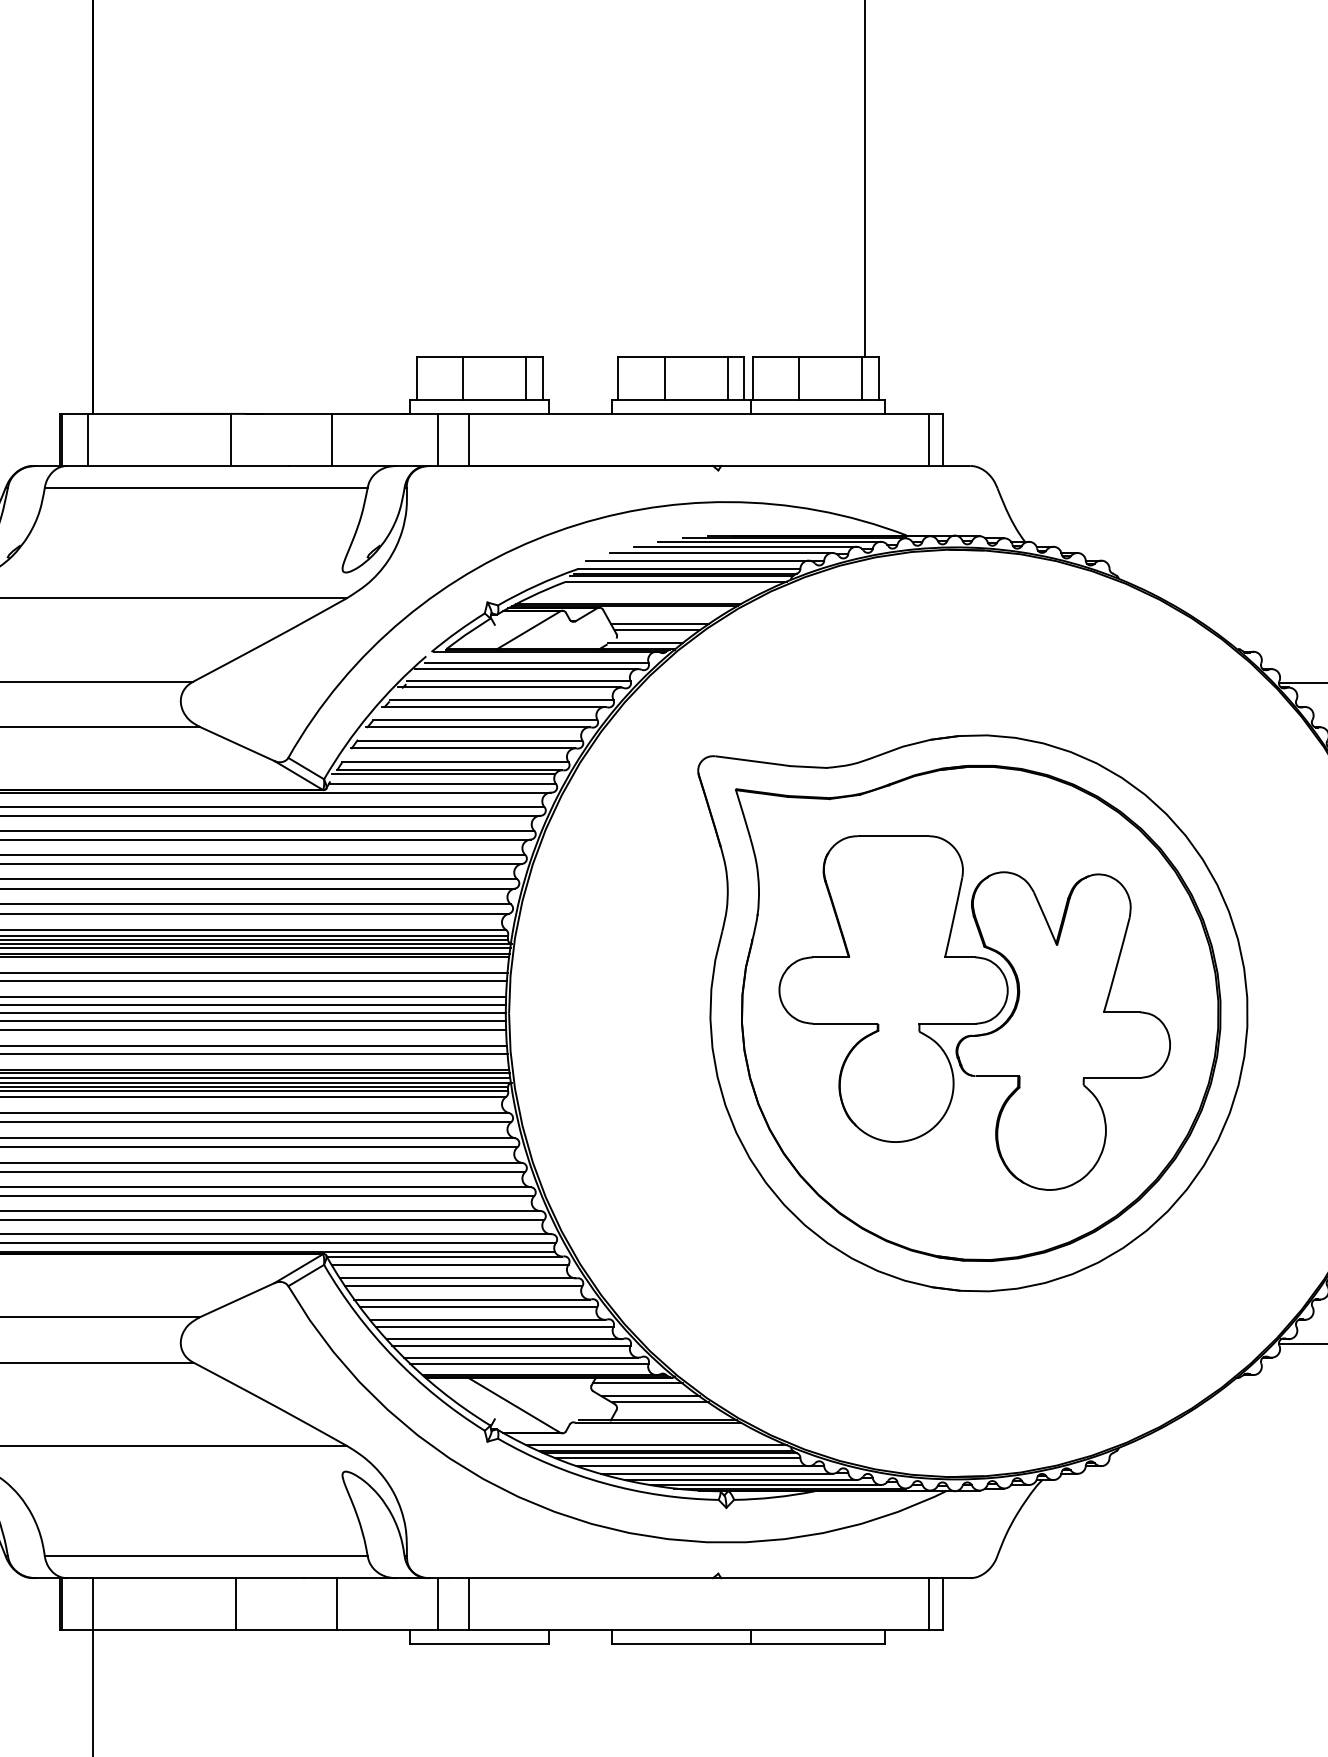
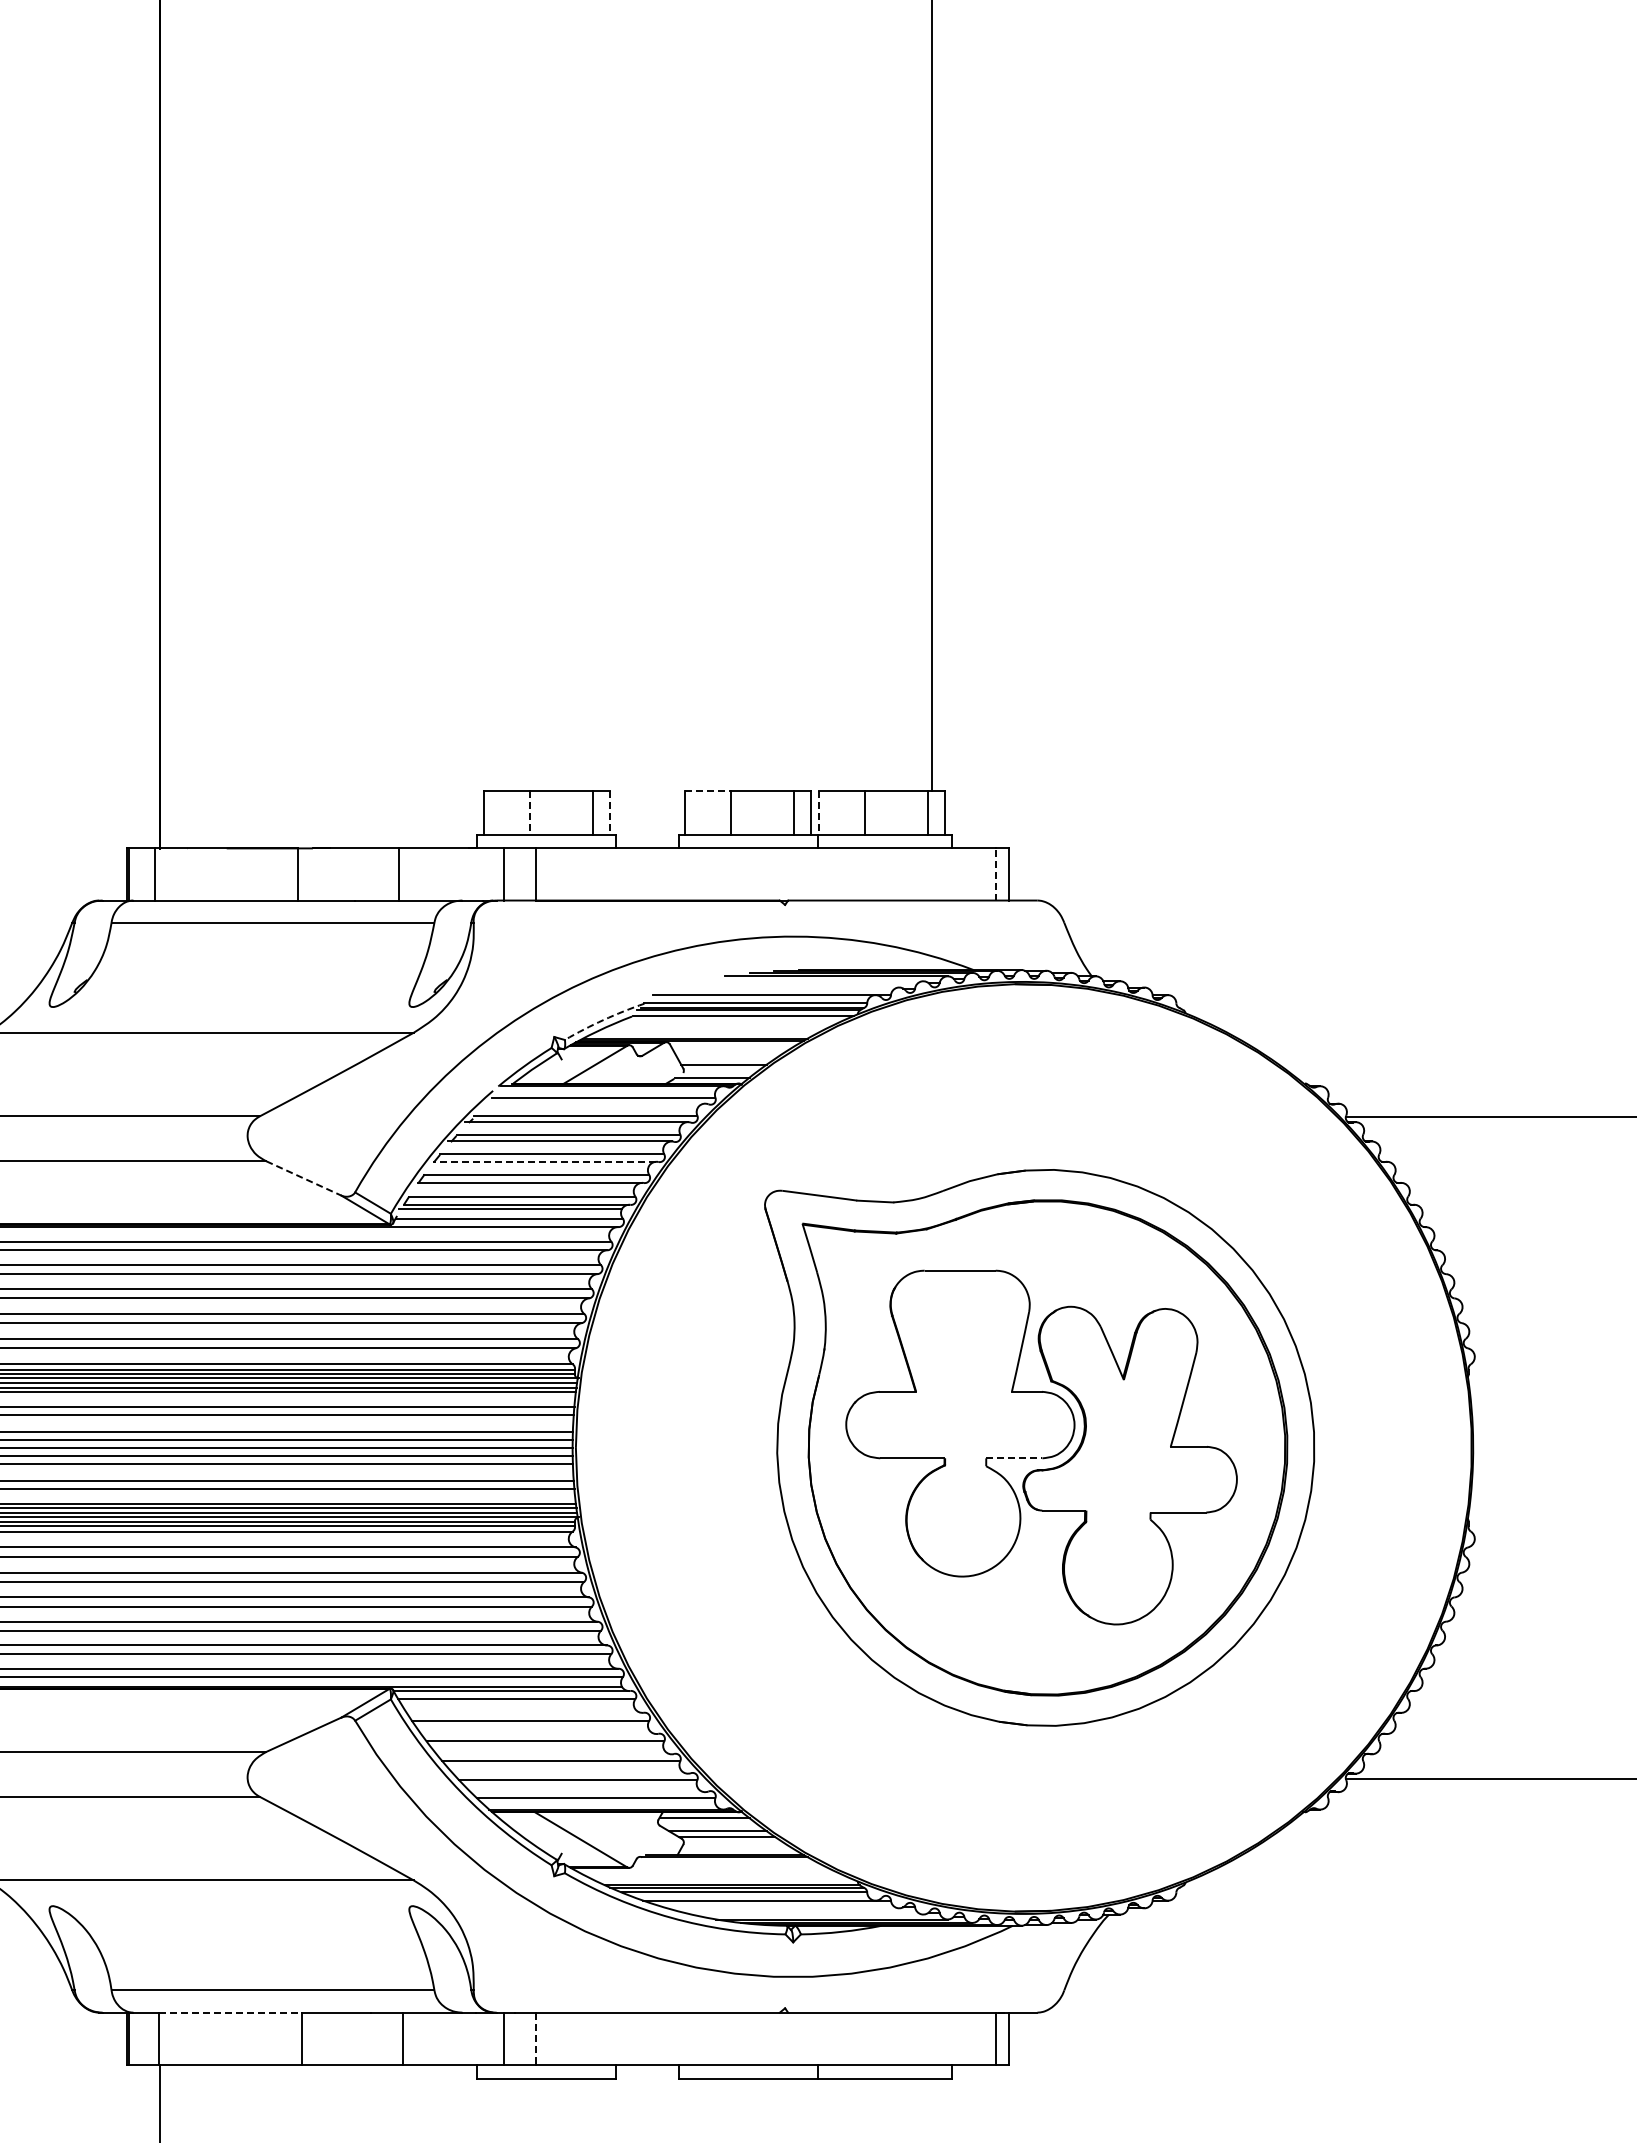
line: (641, 356) -> (708, 791), solid -> dashed
line: (462, 377) -> (529, 812), solid -> dashed
line: (542, 377) -> (609, 812), solid -> dashed
line: (752, 377) -> (819, 812), solid -> dashed
line: (929, 438) -> (996, 873), solid -> dashed
line: (744, 546) -> (811, 981), removed
line: (720, 552) -> (787, 987), removed
arc: (536, 584) -> (603, 1019), solid -> dashed
line: (659, 623) -> (726, 1058), removed
line: (526, 668) -> (593, 1103), removed
line: (477, 726) -> (544, 1161), solid -> dashed
line: (237, 743) -> (304, 1178), solid -> dashed
line: (947, 1023) -> (1014, 1458), solid -> dashed
line: (457, 1277) -> (524, 1712), removed
line: (471, 1299) -> (538, 1734), removed
line: (486, 1319) -> (553, 1754), removed
line: (503, 1338) -> (570, 1773), removed
line: (520, 1357) -> (587, 1792), removed
line: (655, 1444) -> (722, 1879), removed
line: (716, 1473) -> (783, 1908), removed
line: (740, 1479) -> (807, 1914), removed
line: (163, 1577) -> (230, 2012), solid -> dashed
line: (468, 1604) -> (535, 2039), solid -> dashed

